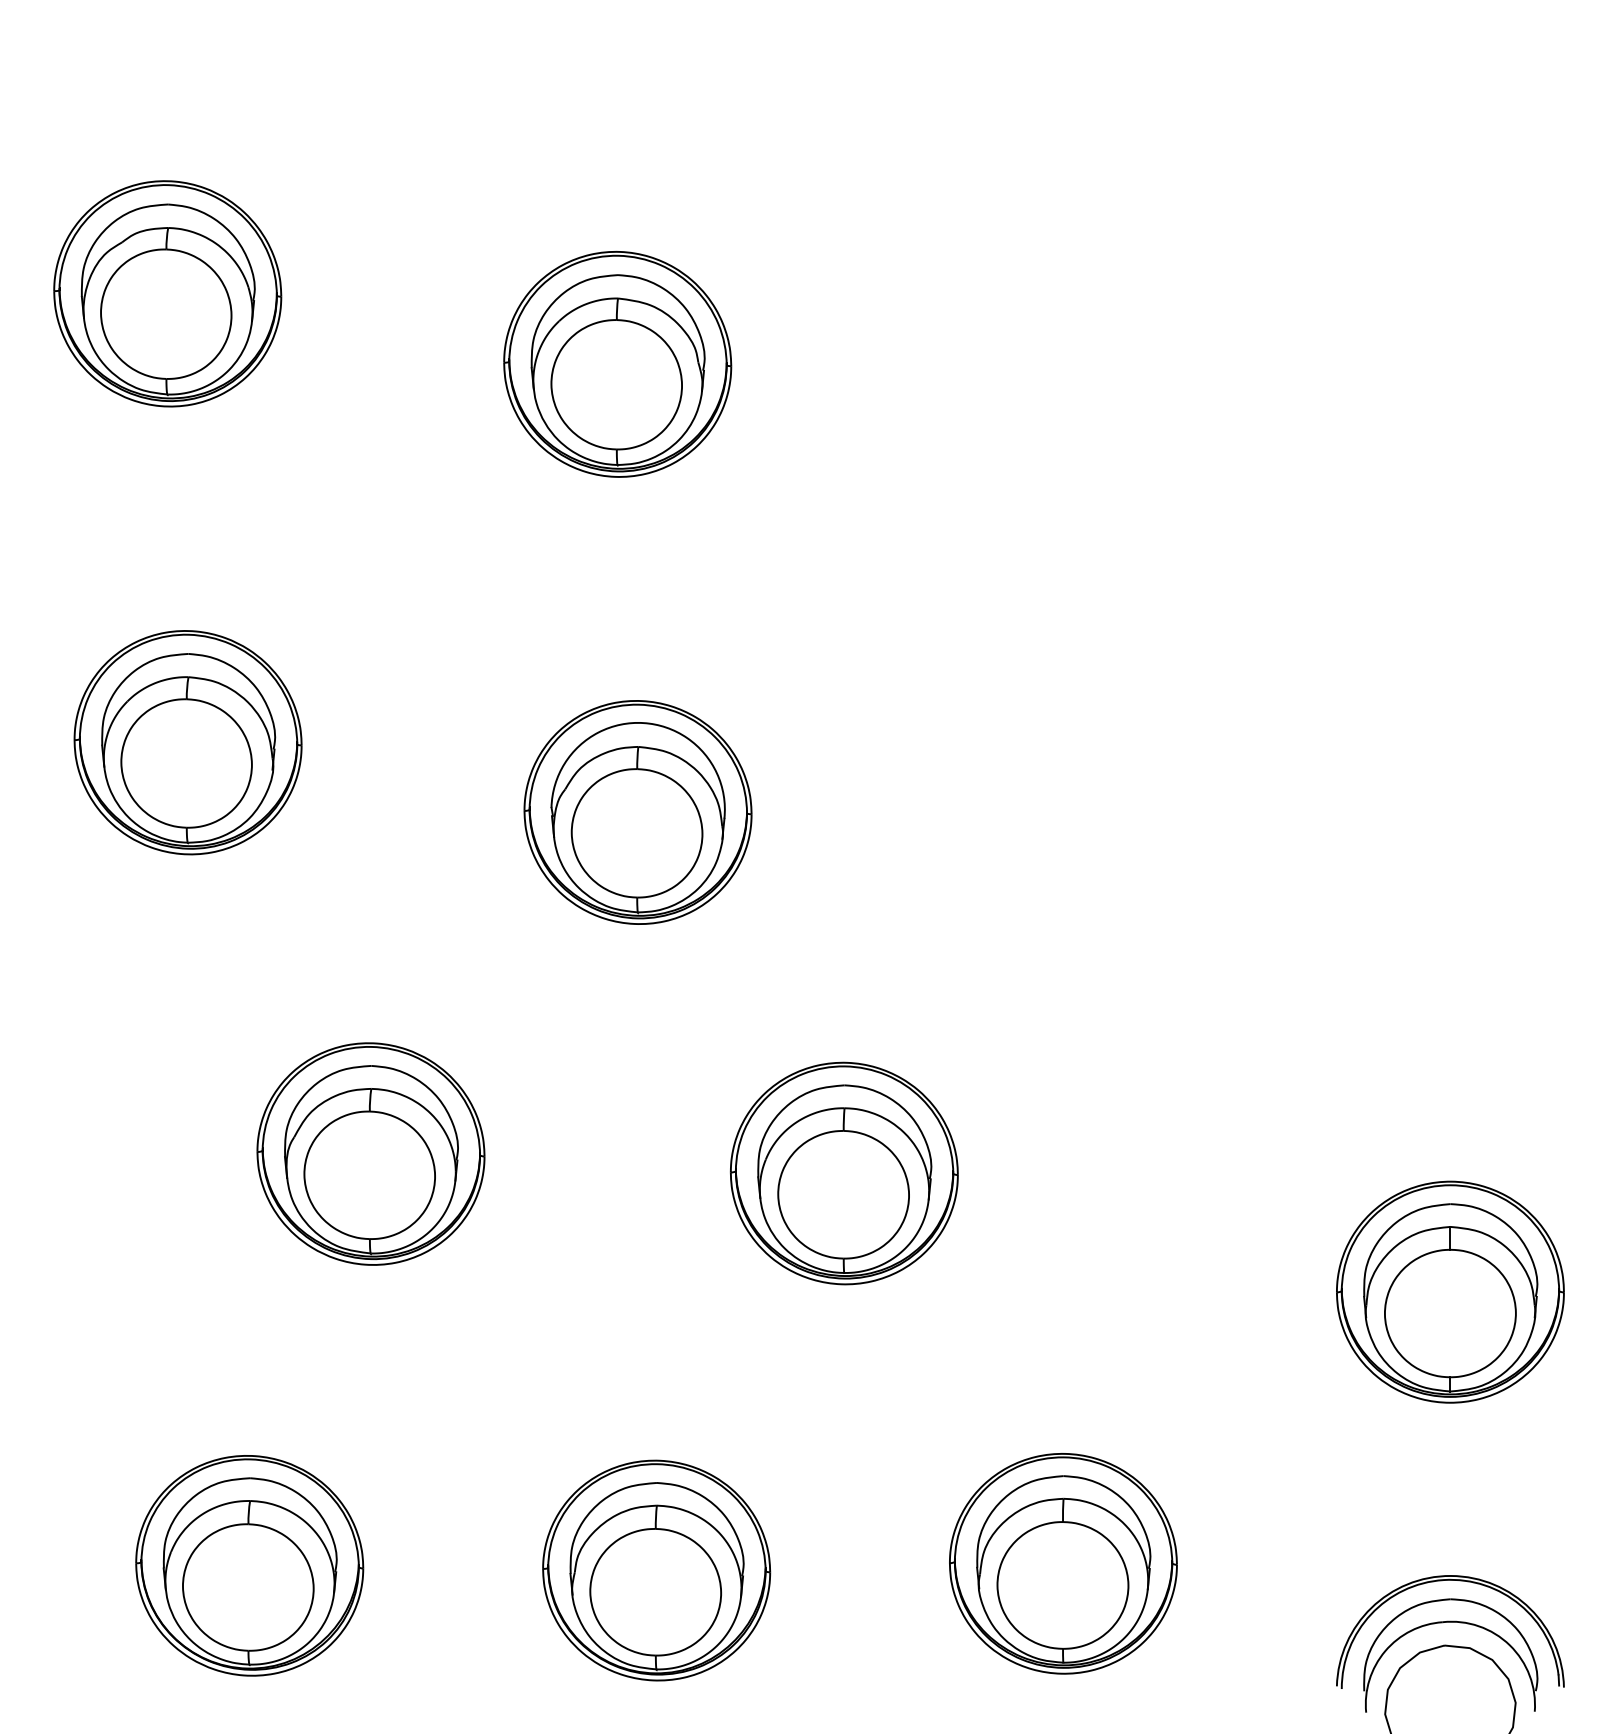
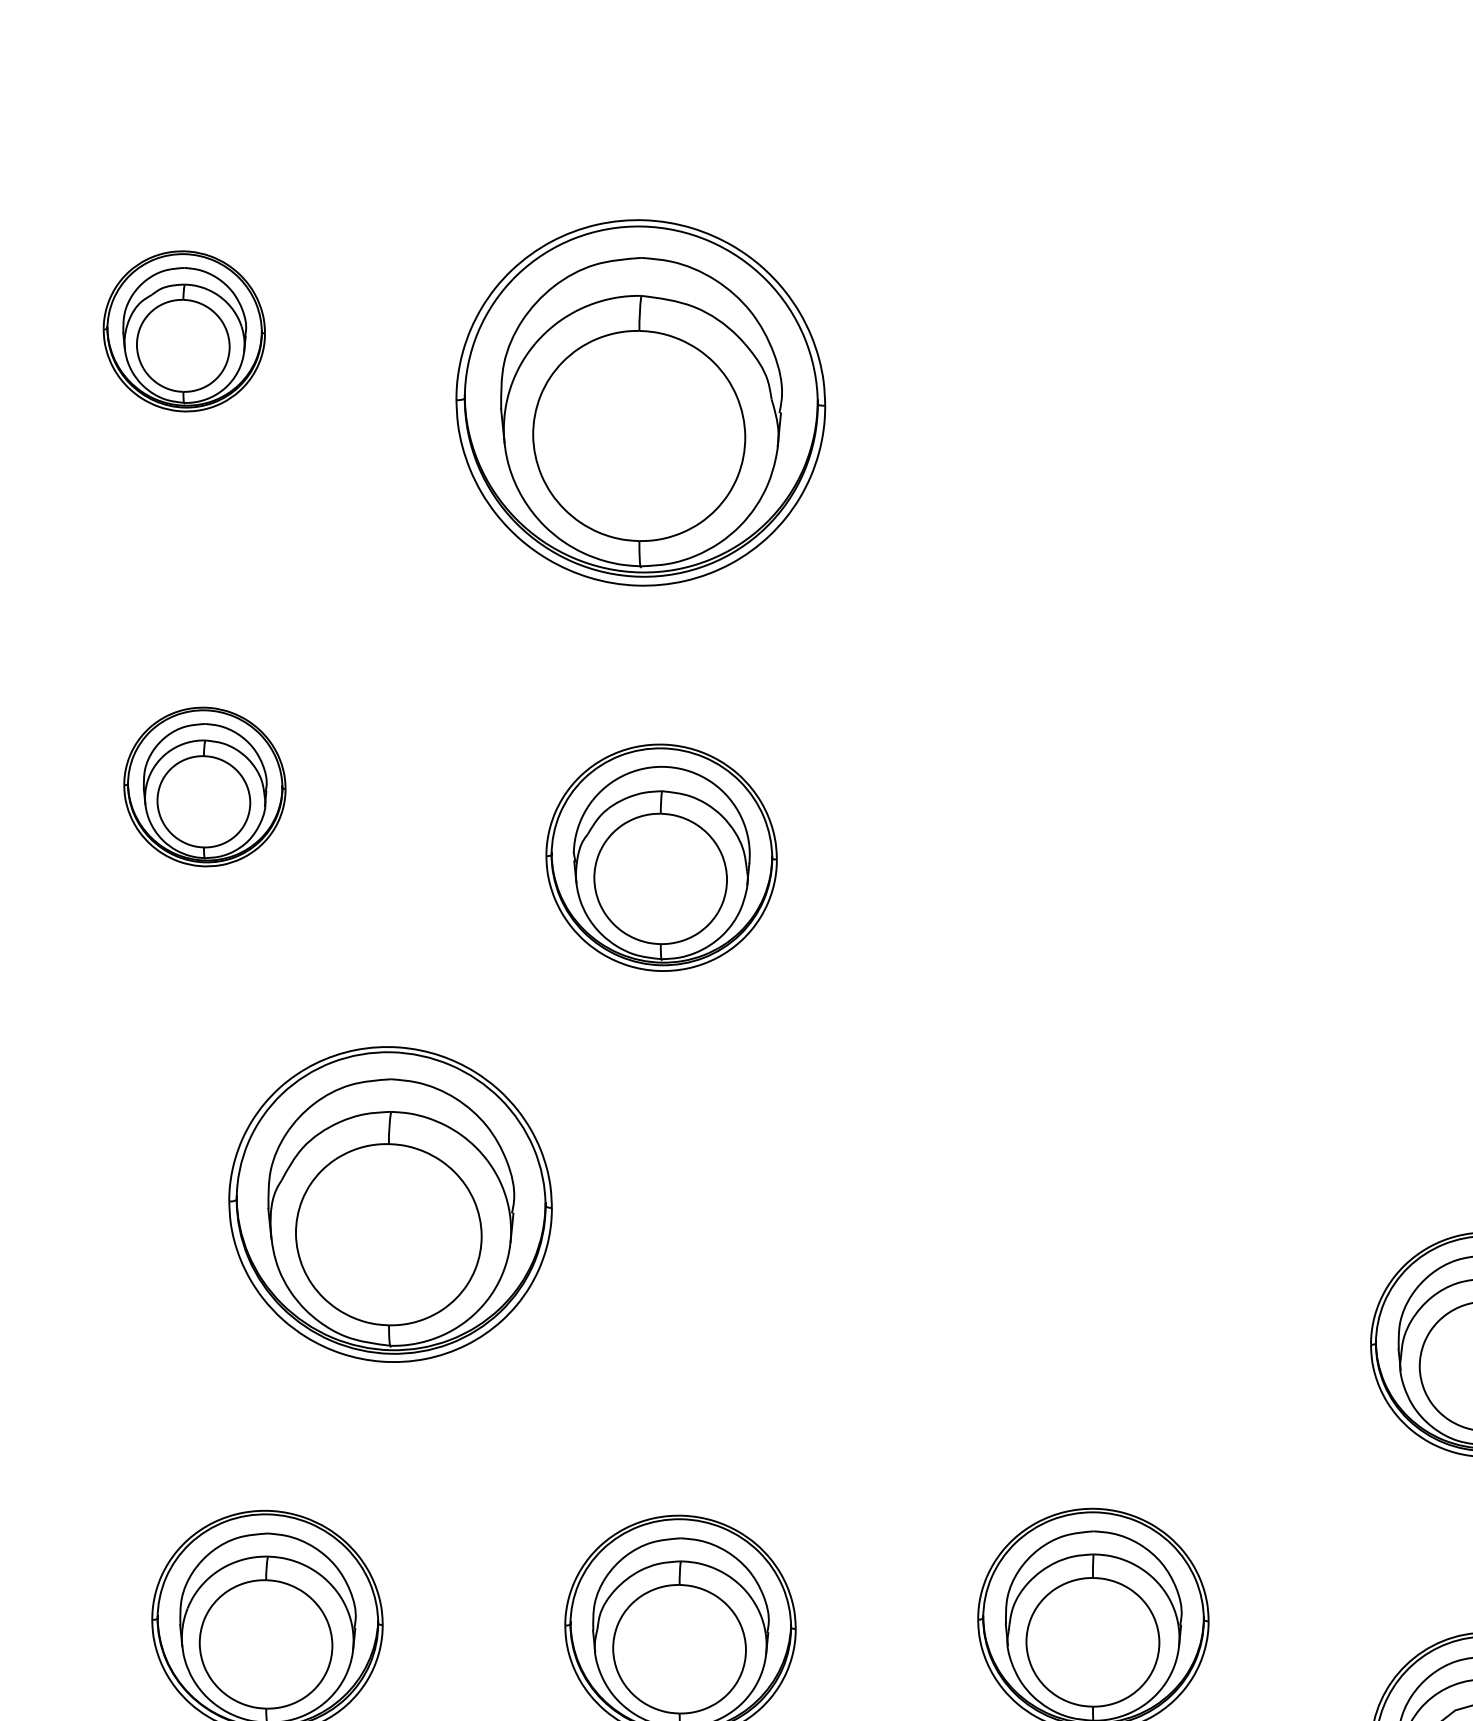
part: (167, 293) -> (184, 331), size x0.7
part: (617, 364) -> (640, 403), size x1.6
part: (187, 742) -> (204, 786), size x0.7
part: (370, 1153) -> (390, 1203), size x1.4
part: (844, 1173) -> (871, 1224), removed

